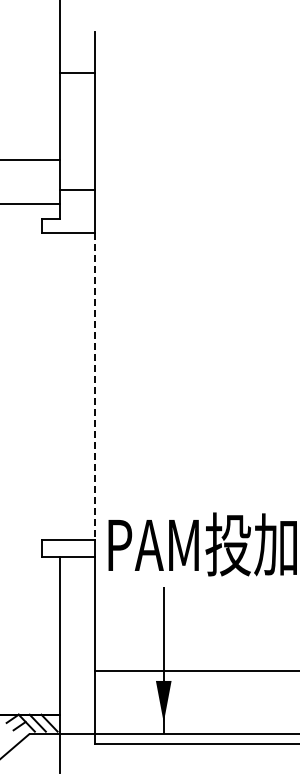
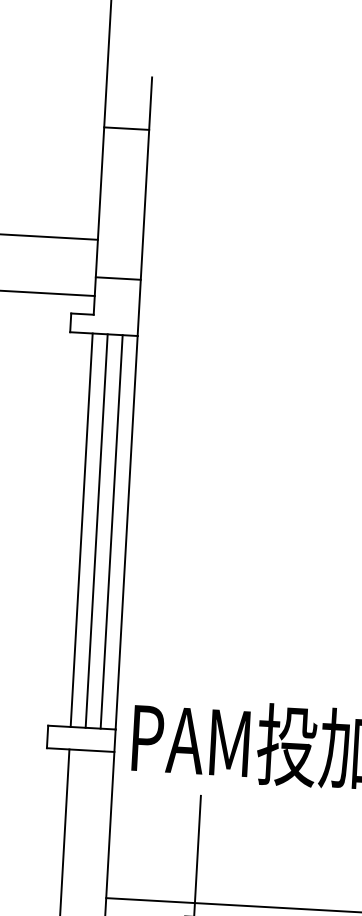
line: (59, 386) -> (81, 530), added
line: (71, 386) -> (96, 531), added
line: (83, 386) -> (112, 531), added
line: (94, 387) -> (126, 533), dashed -> solid

